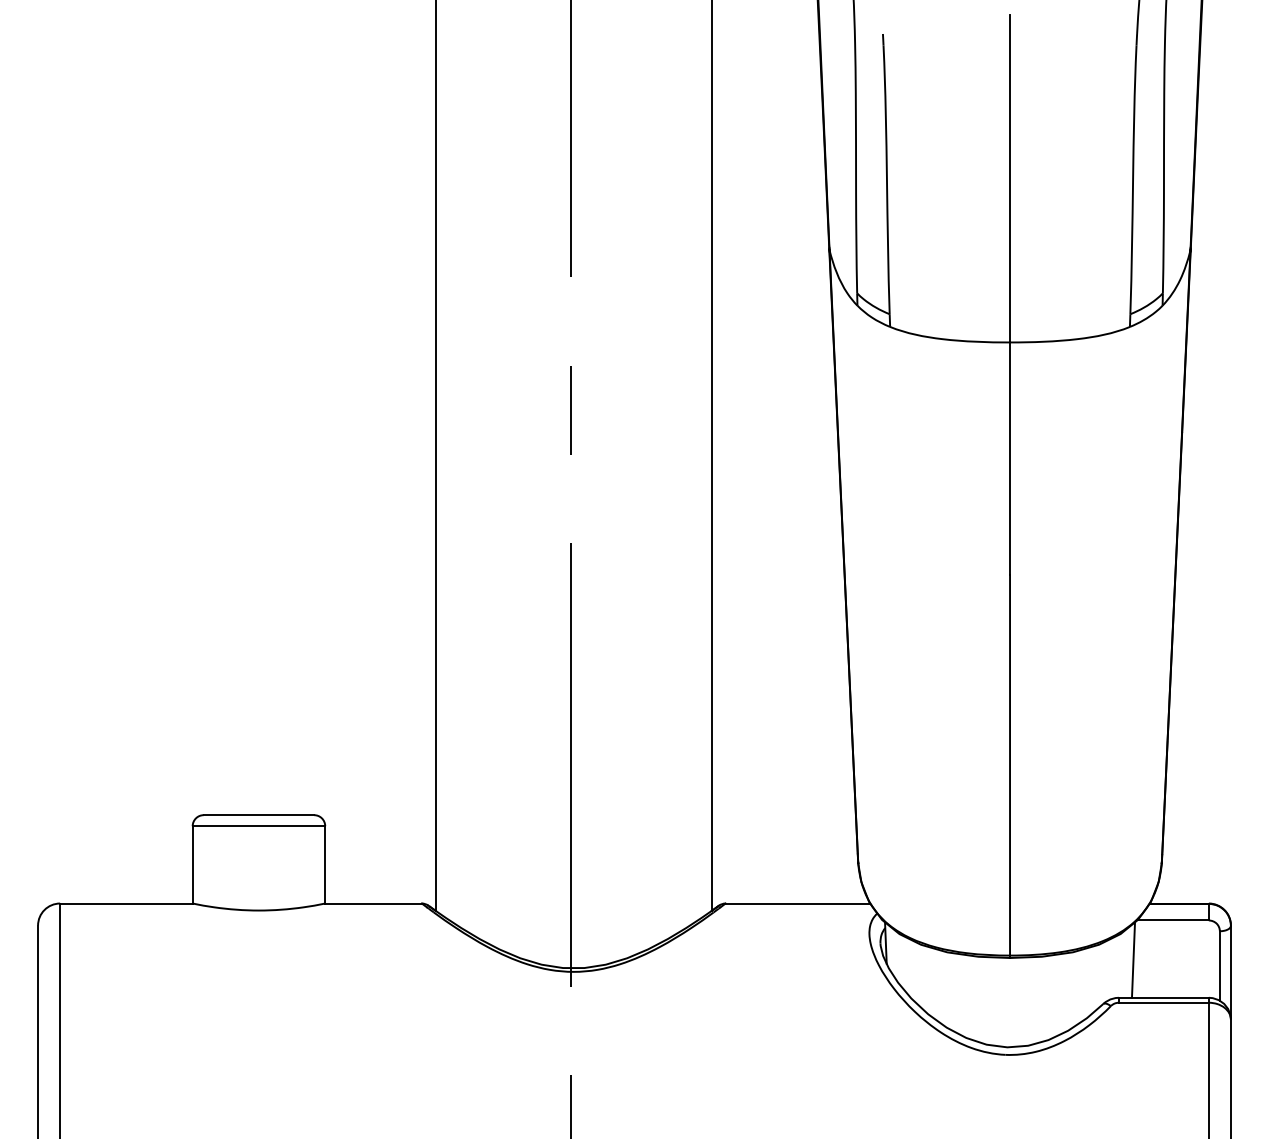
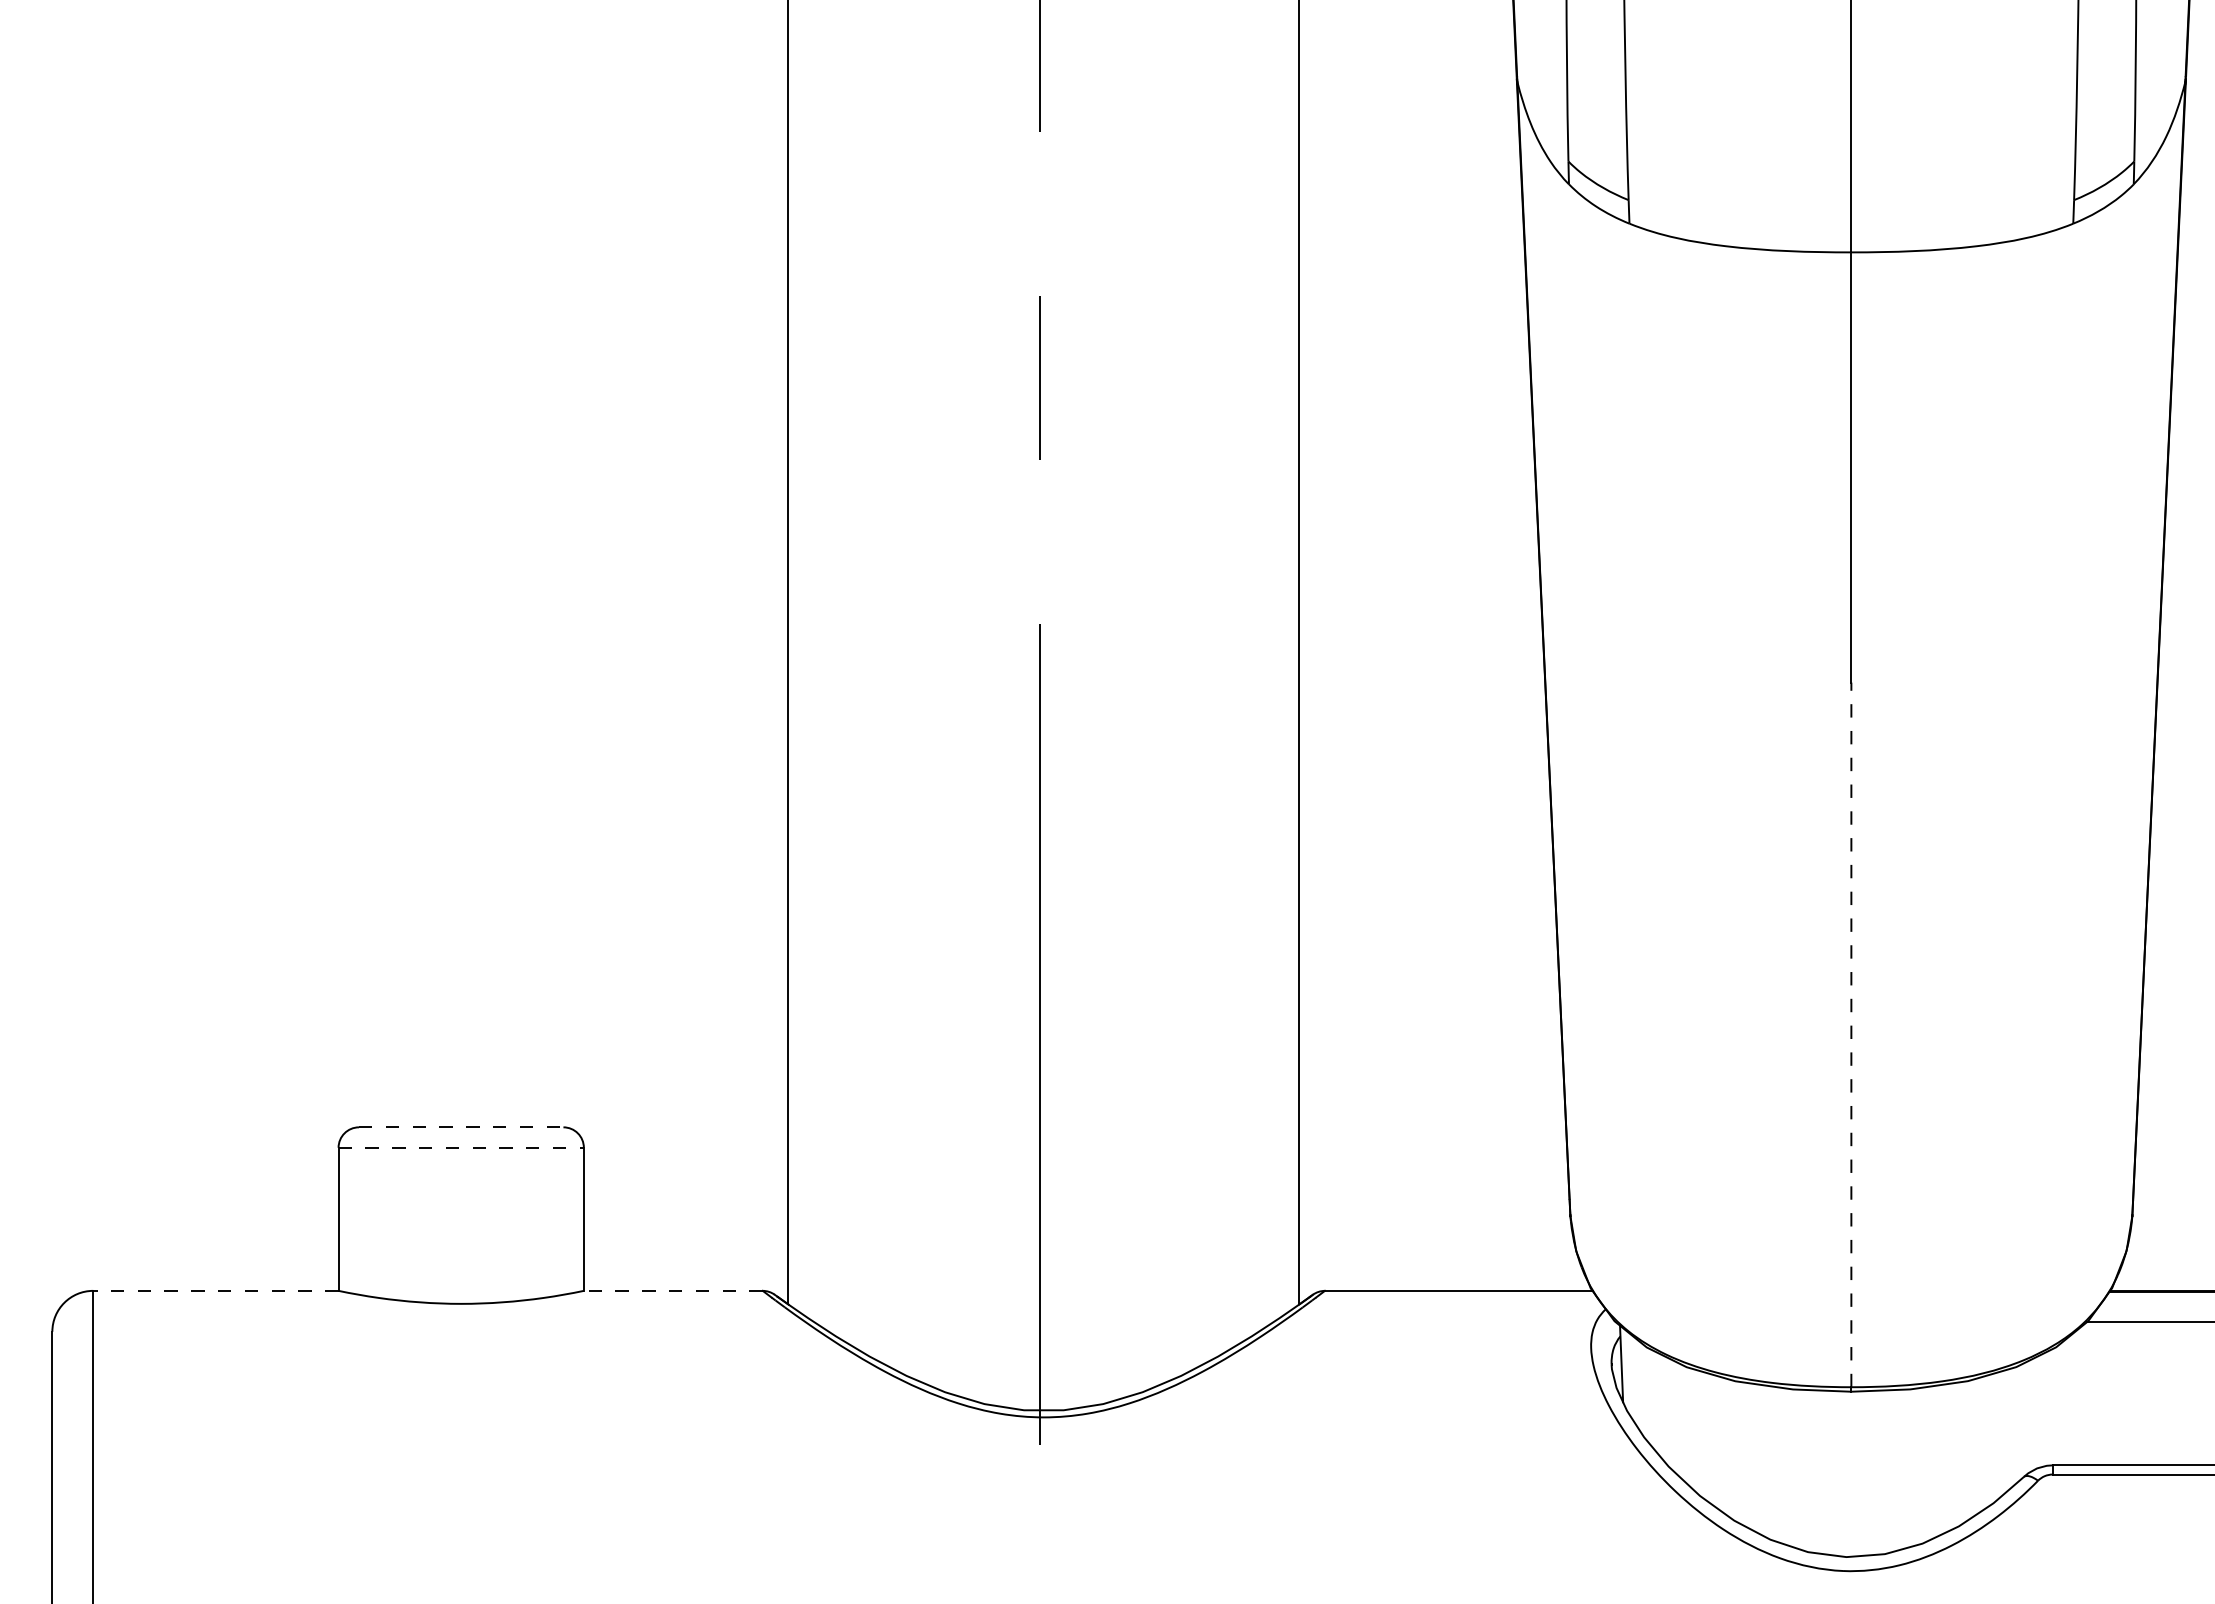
line: (1010, 764) -> (1852, 1033), solid -> dashed
line: (259, 815) -> (462, 1127), solid -> dashed
line: (259, 826) -> (462, 1148), solid -> dashed
line: (125, 903) -> (214, 1290), solid -> dashed
line: (373, 903) -> (673, 1290), solid -> dashed
line: (1133, 959) -> (2079, 1394), removed

